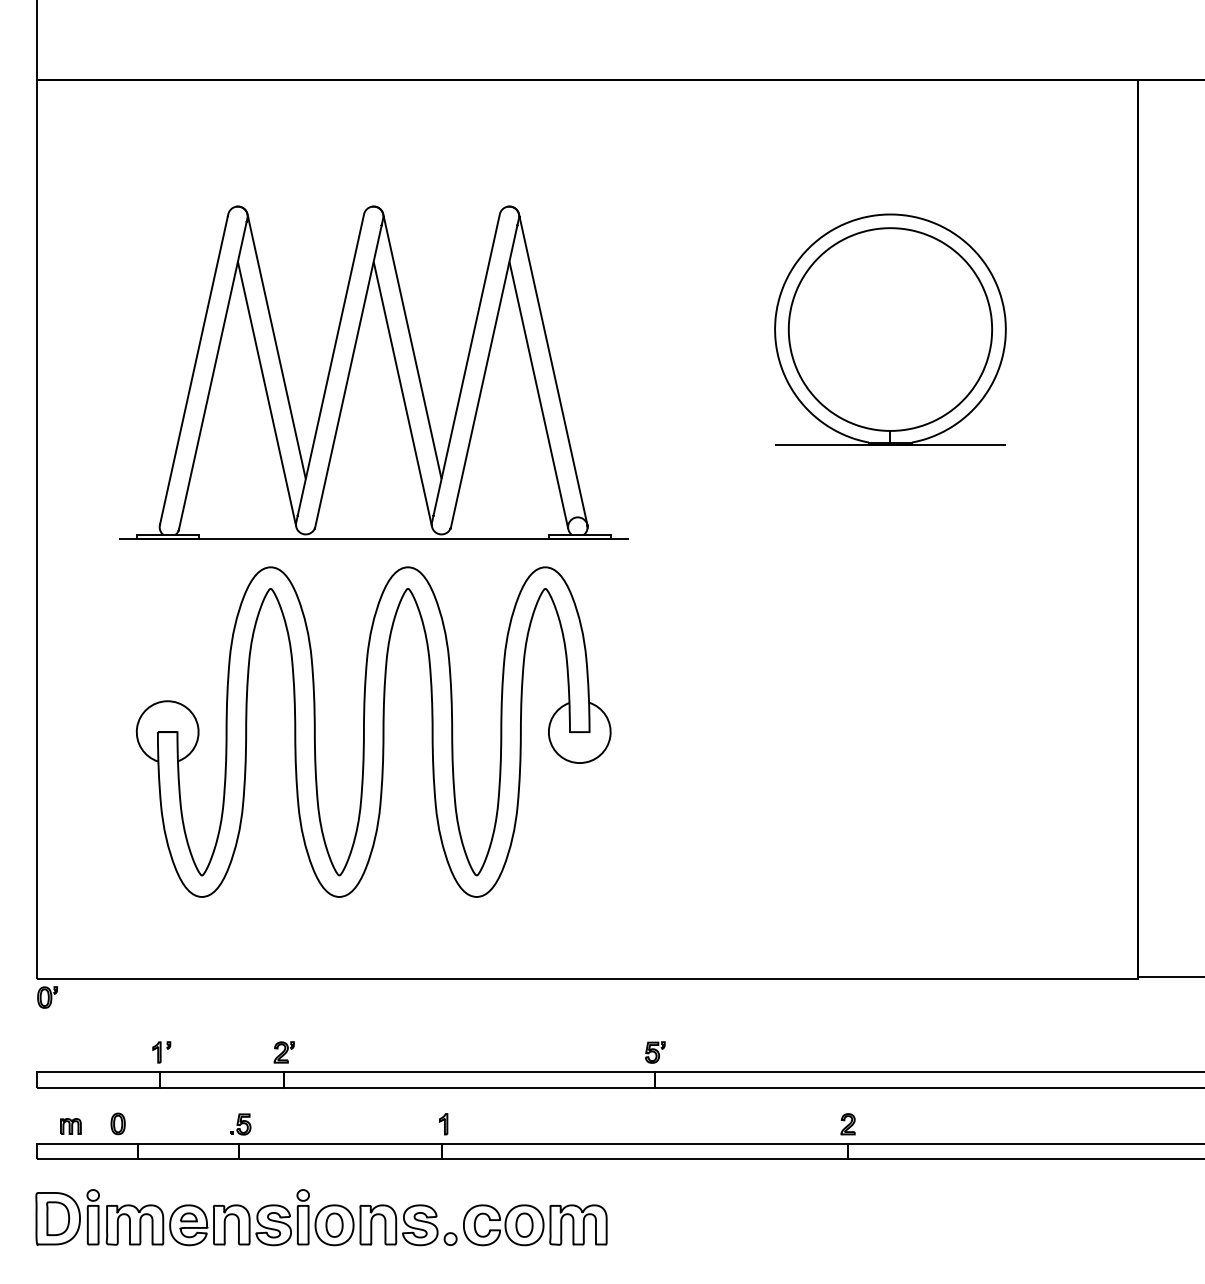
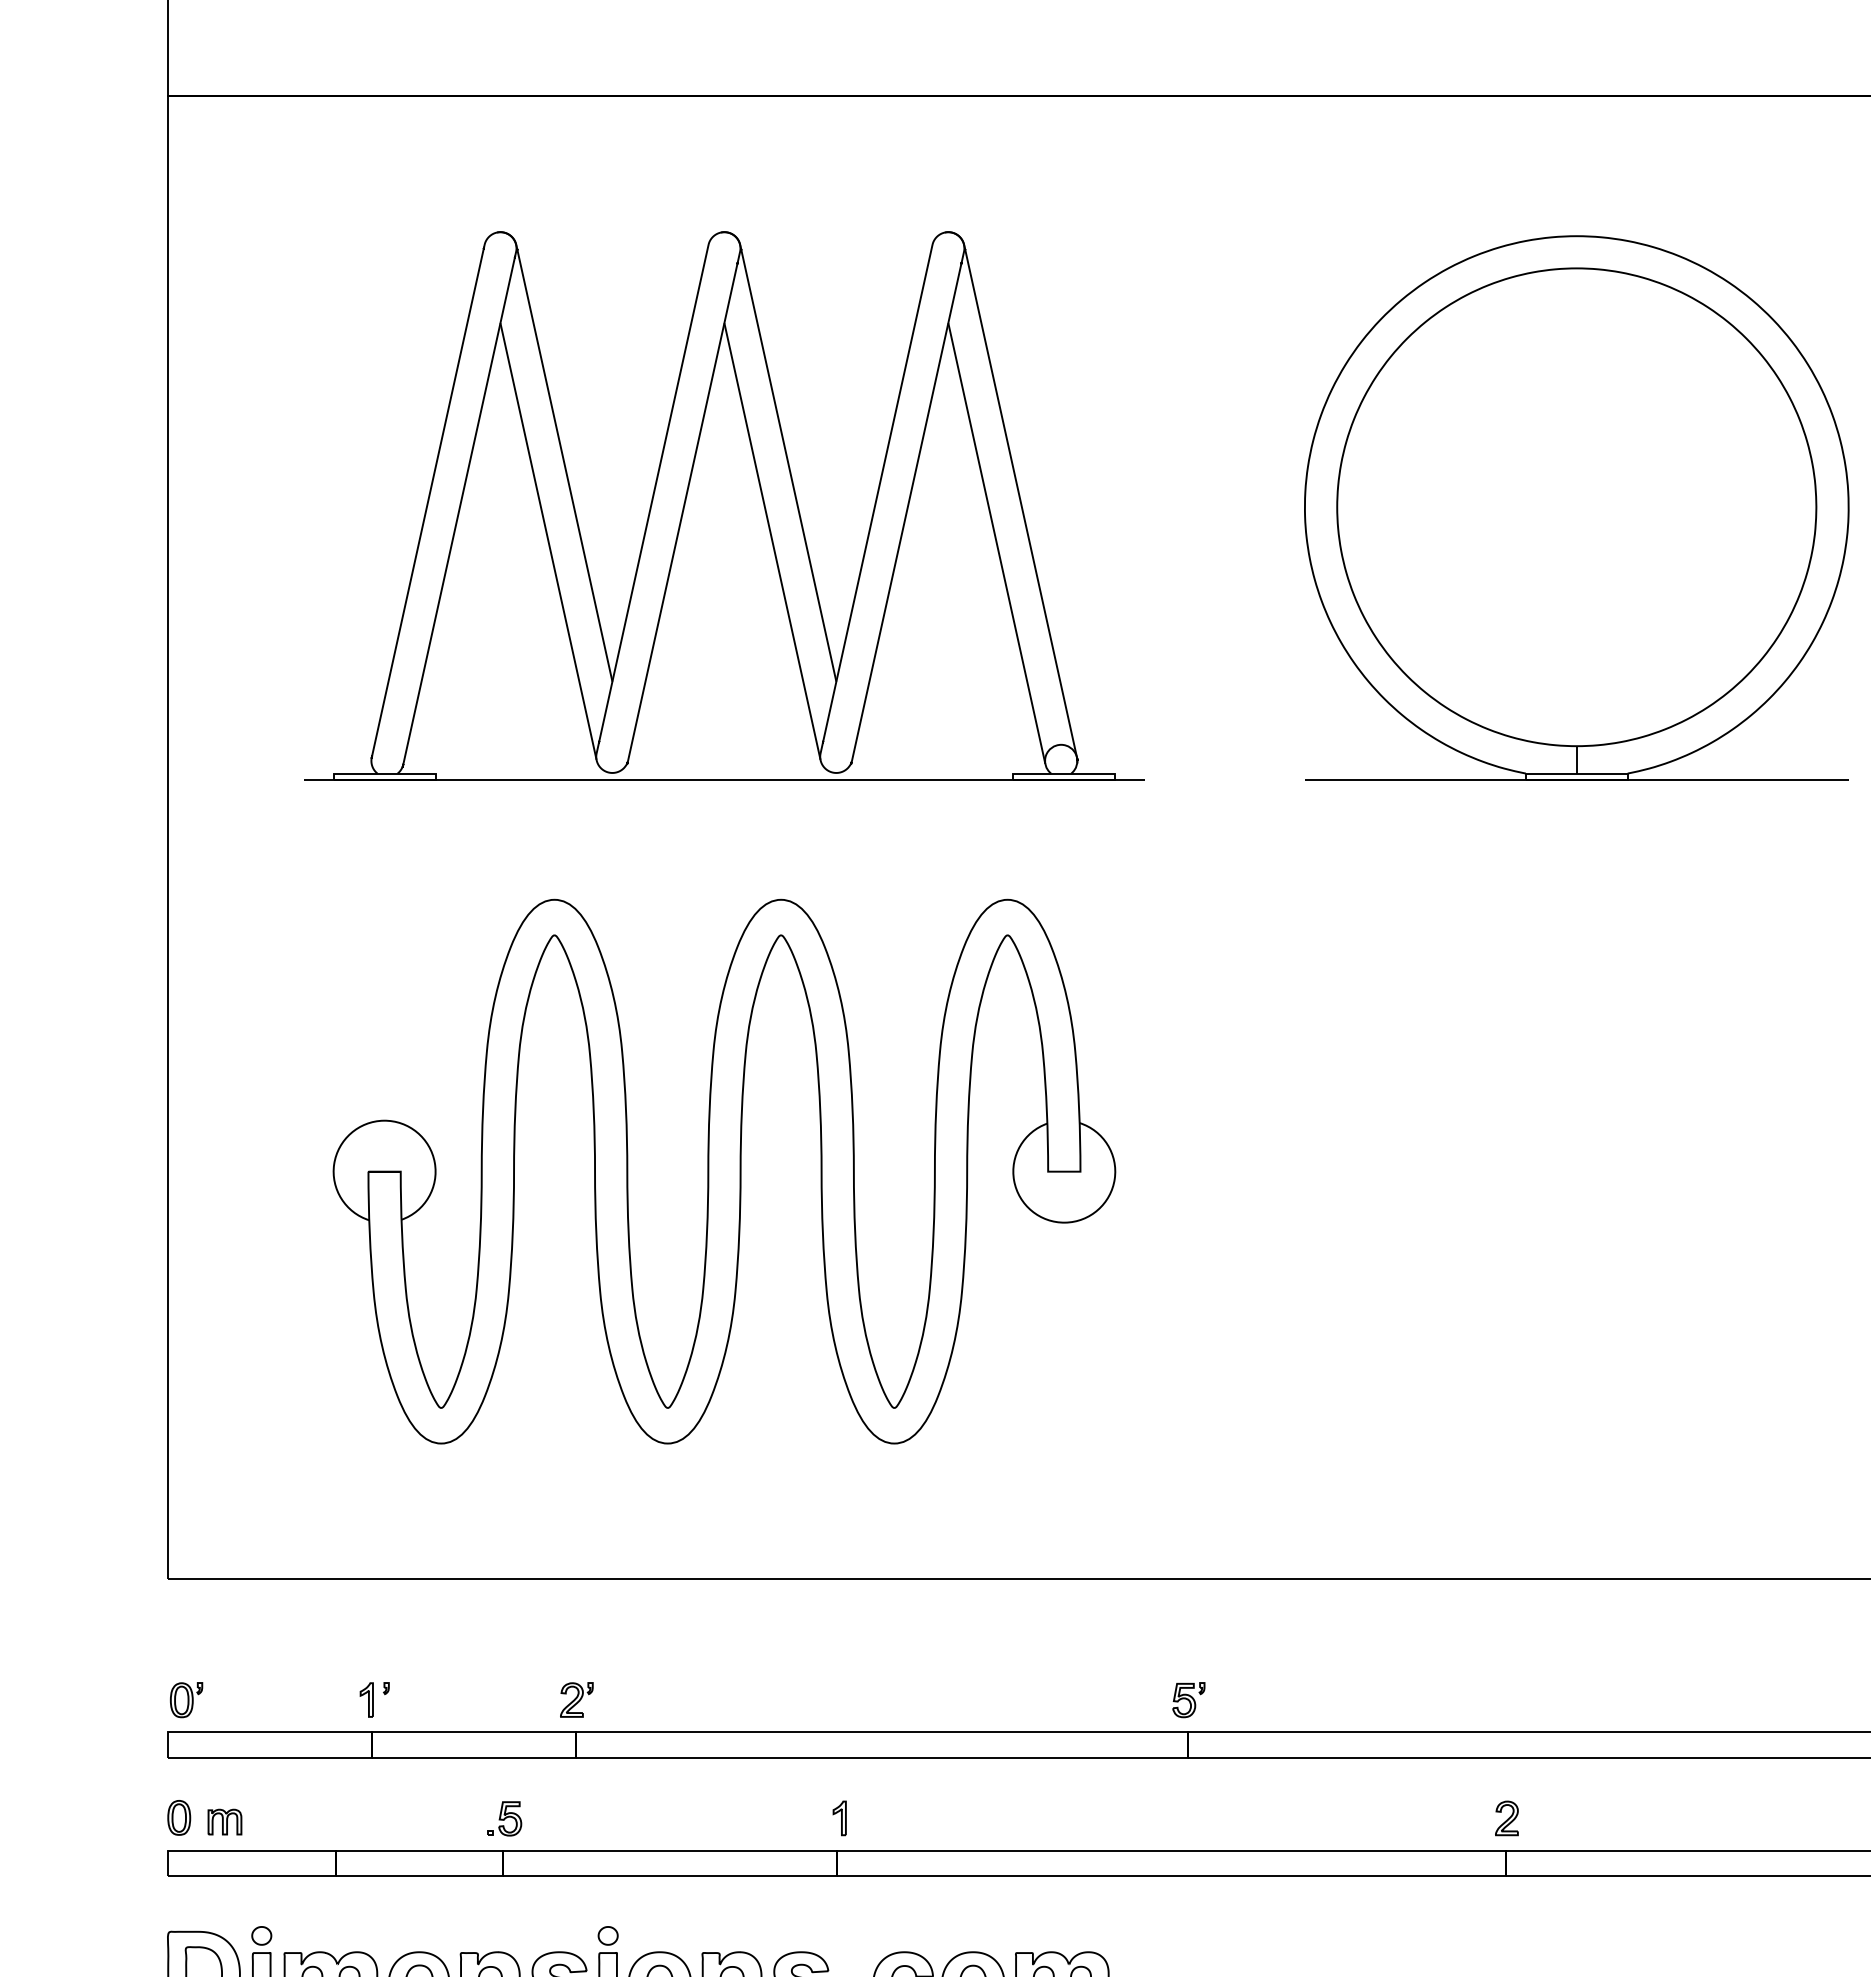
part: (890, 329) -> (1576, 507), size x1.43
part: (373, 372) -> (724, 505), moved
part: (47, 997) -> (186, 1700), moved
part: (117, 1123) -> (178, 1817), moved

